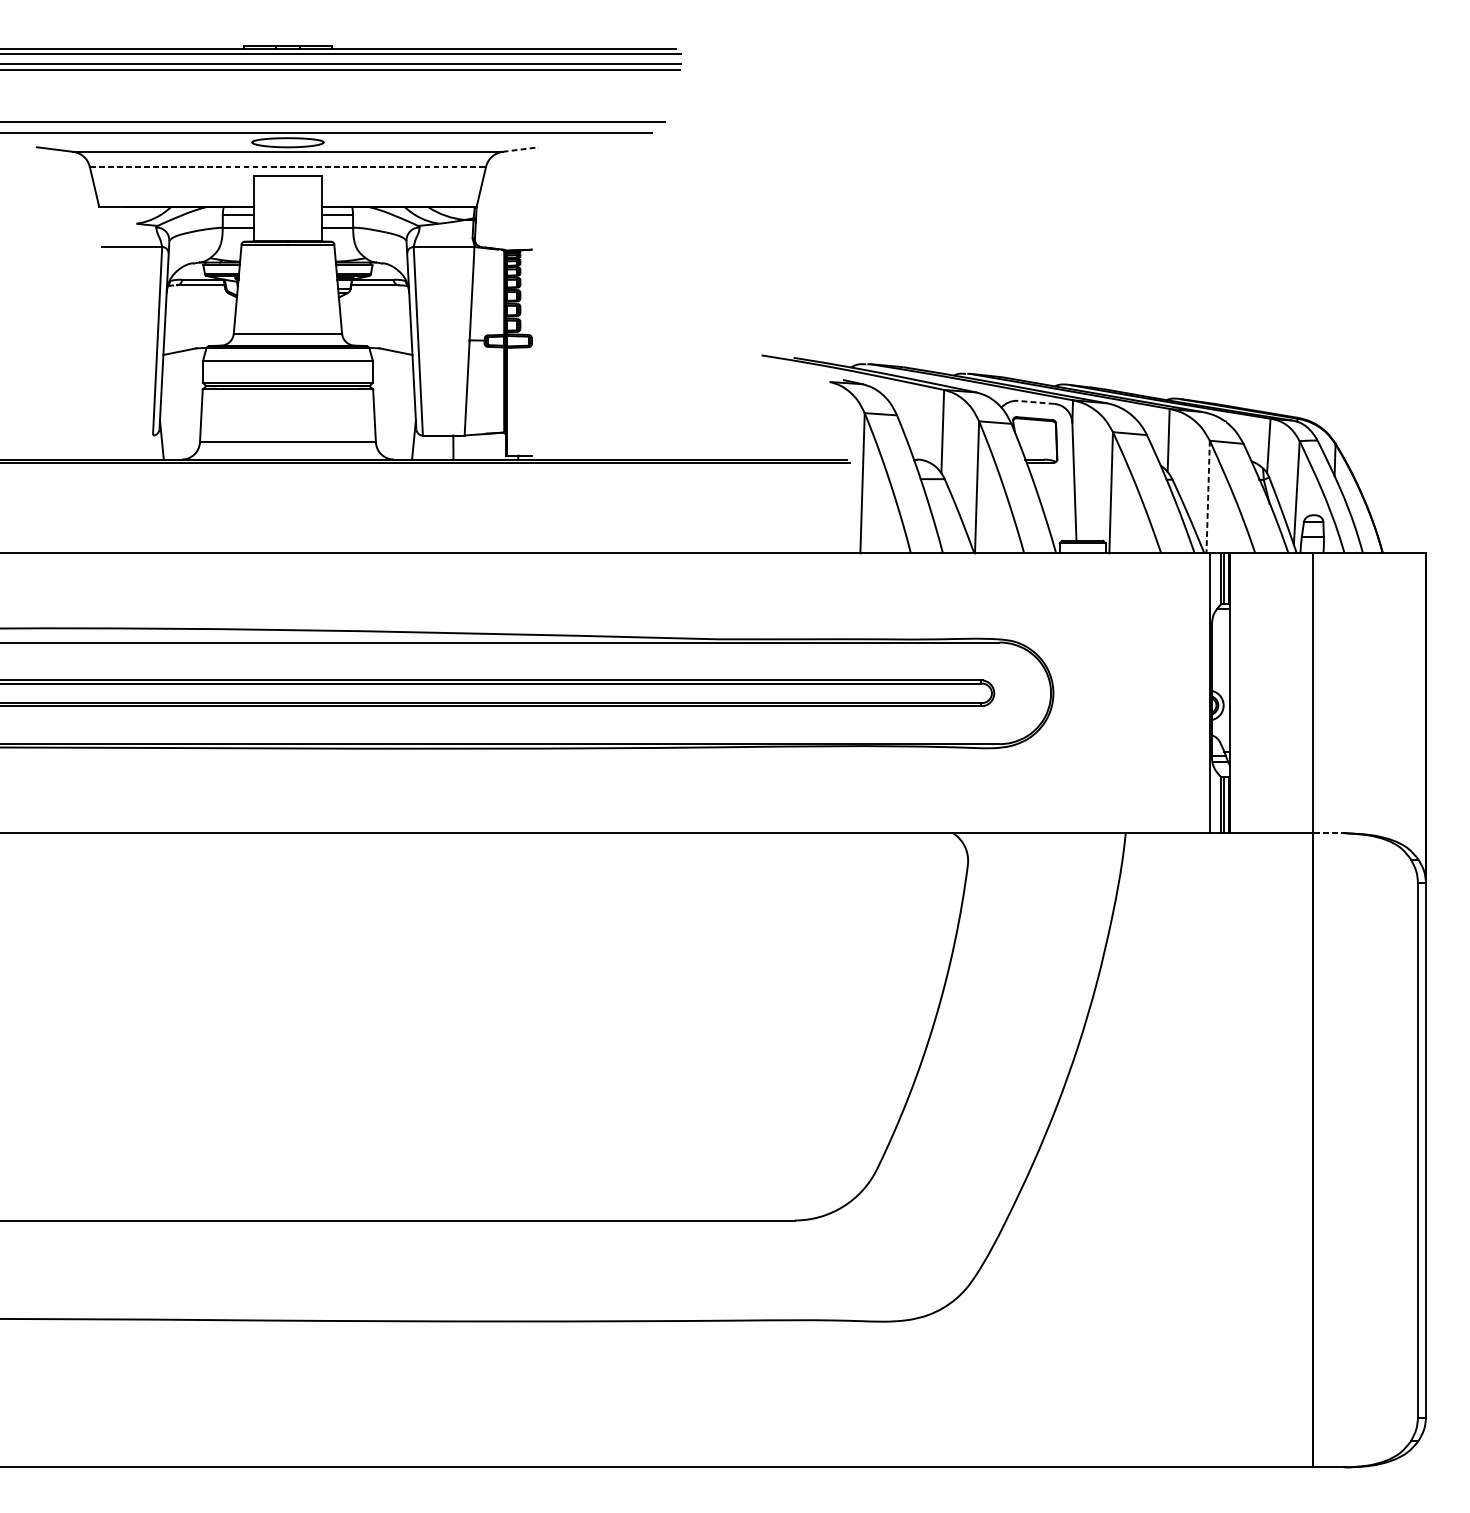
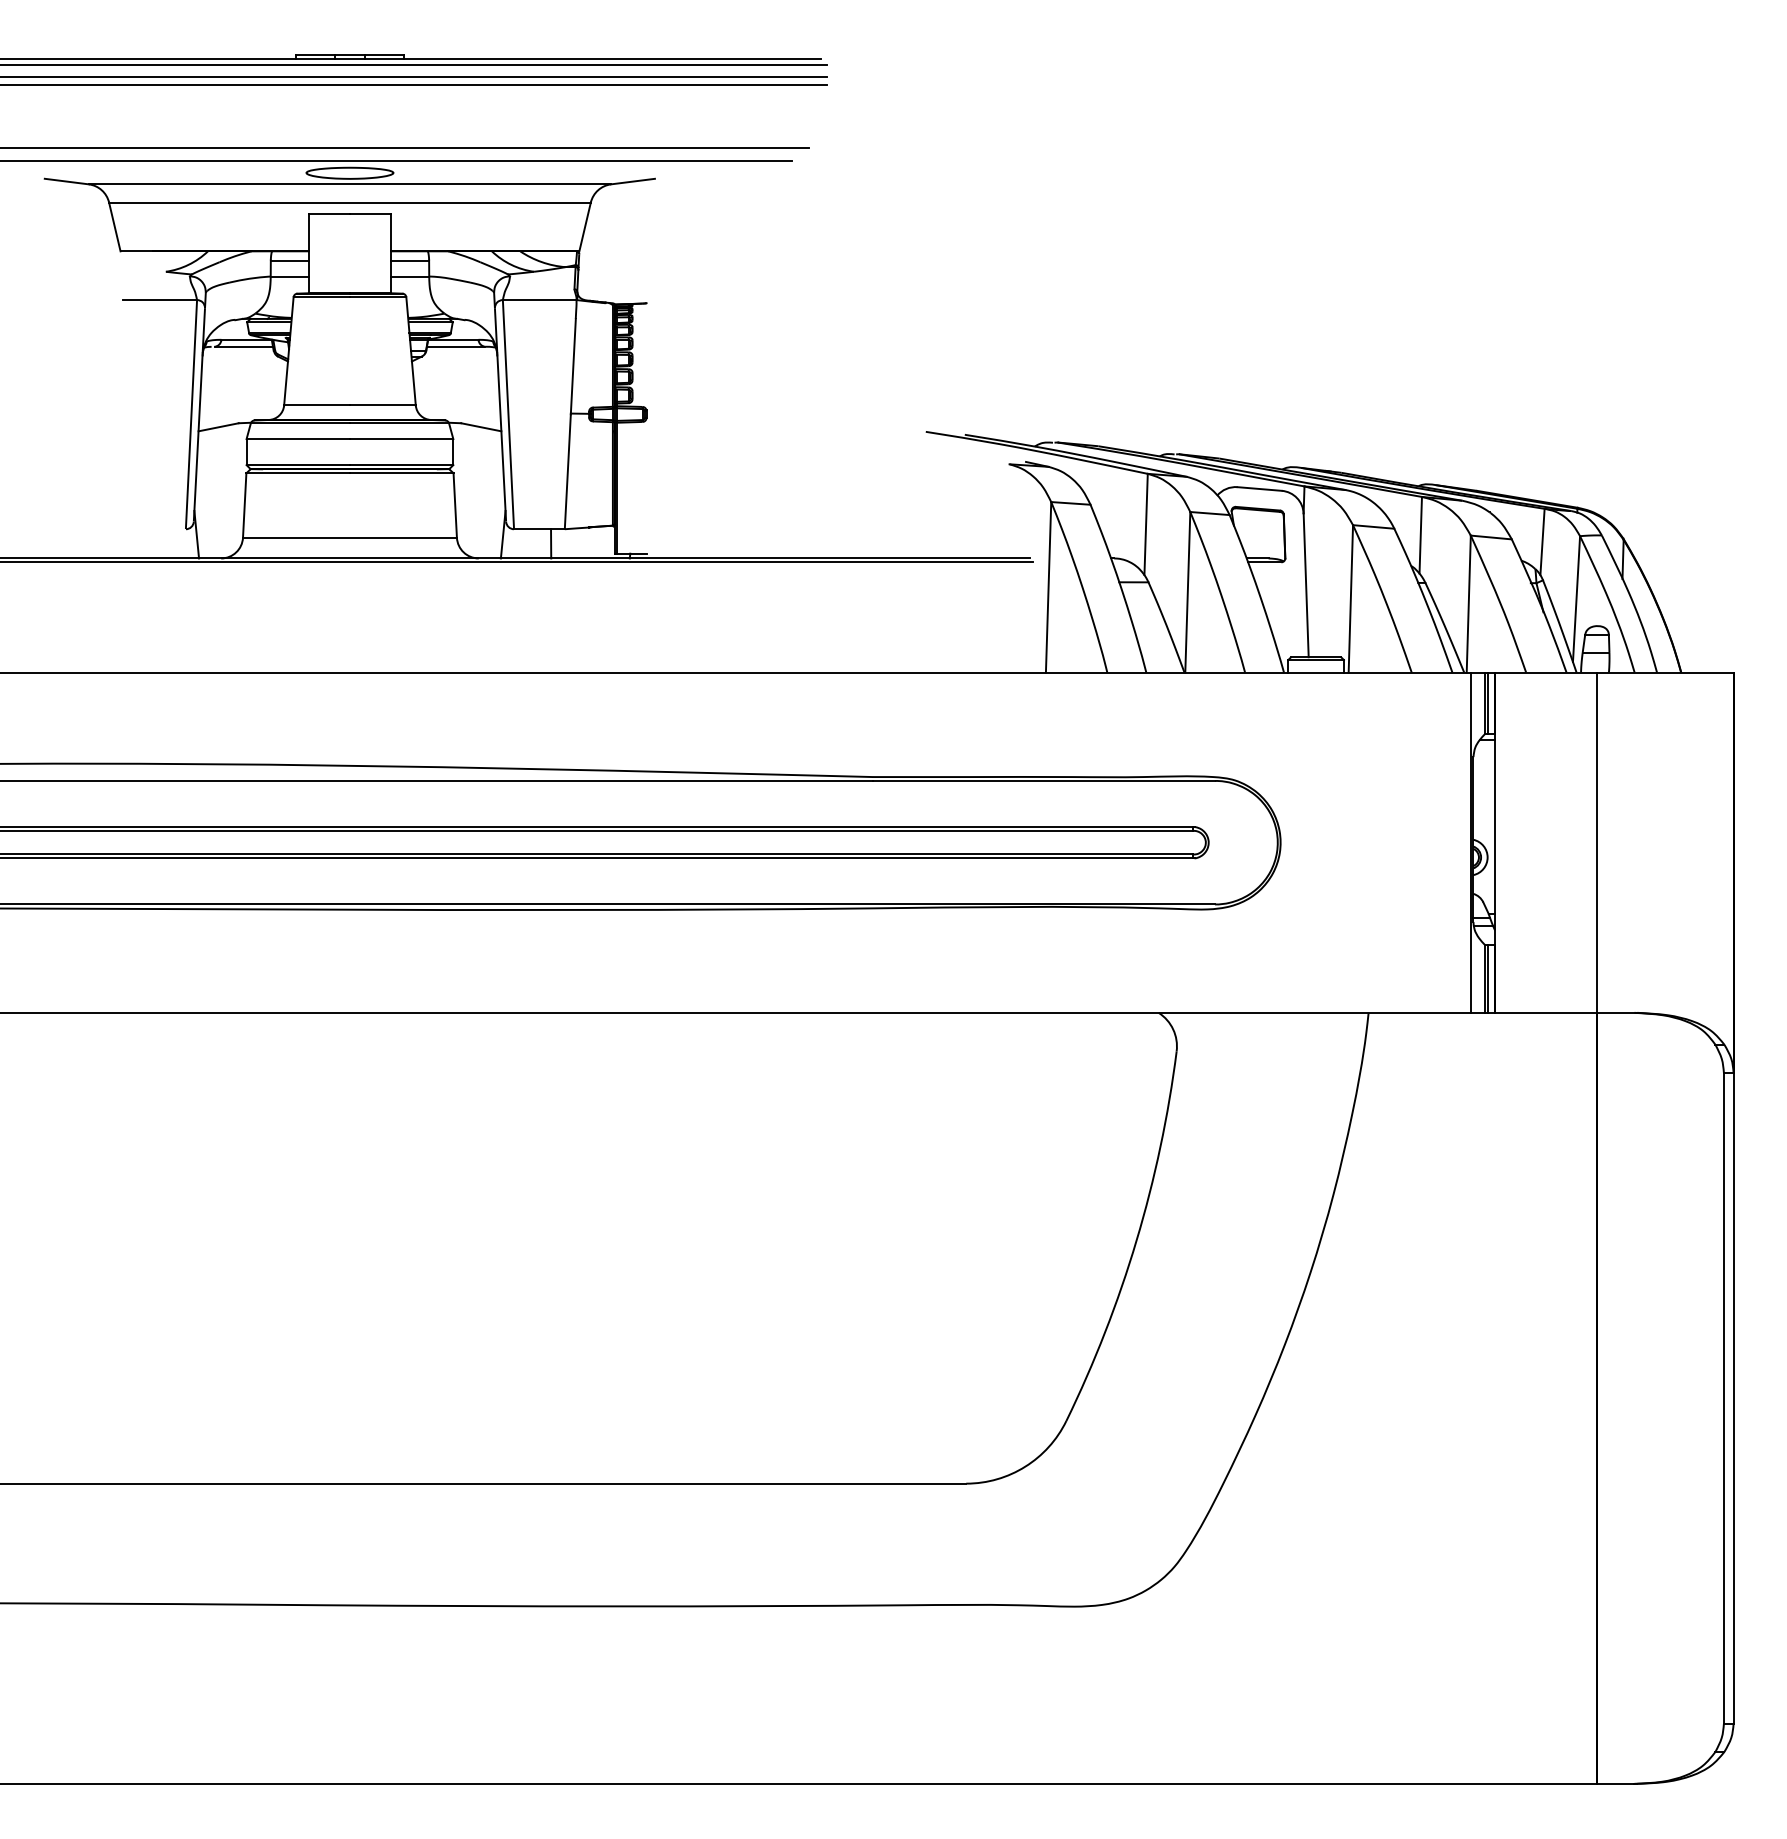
line: (521, 149) -> (633, 181), dashed -> solid
line: (287, 166) -> (349, 202), dashed -> solid
line: (1036, 402) -> (1259, 488), dashed -> solid
line: (1207, 497) -> (1468, 604), dashed -> solid
line: (1329, 832) -> (1616, 1012), dashed -> solid

